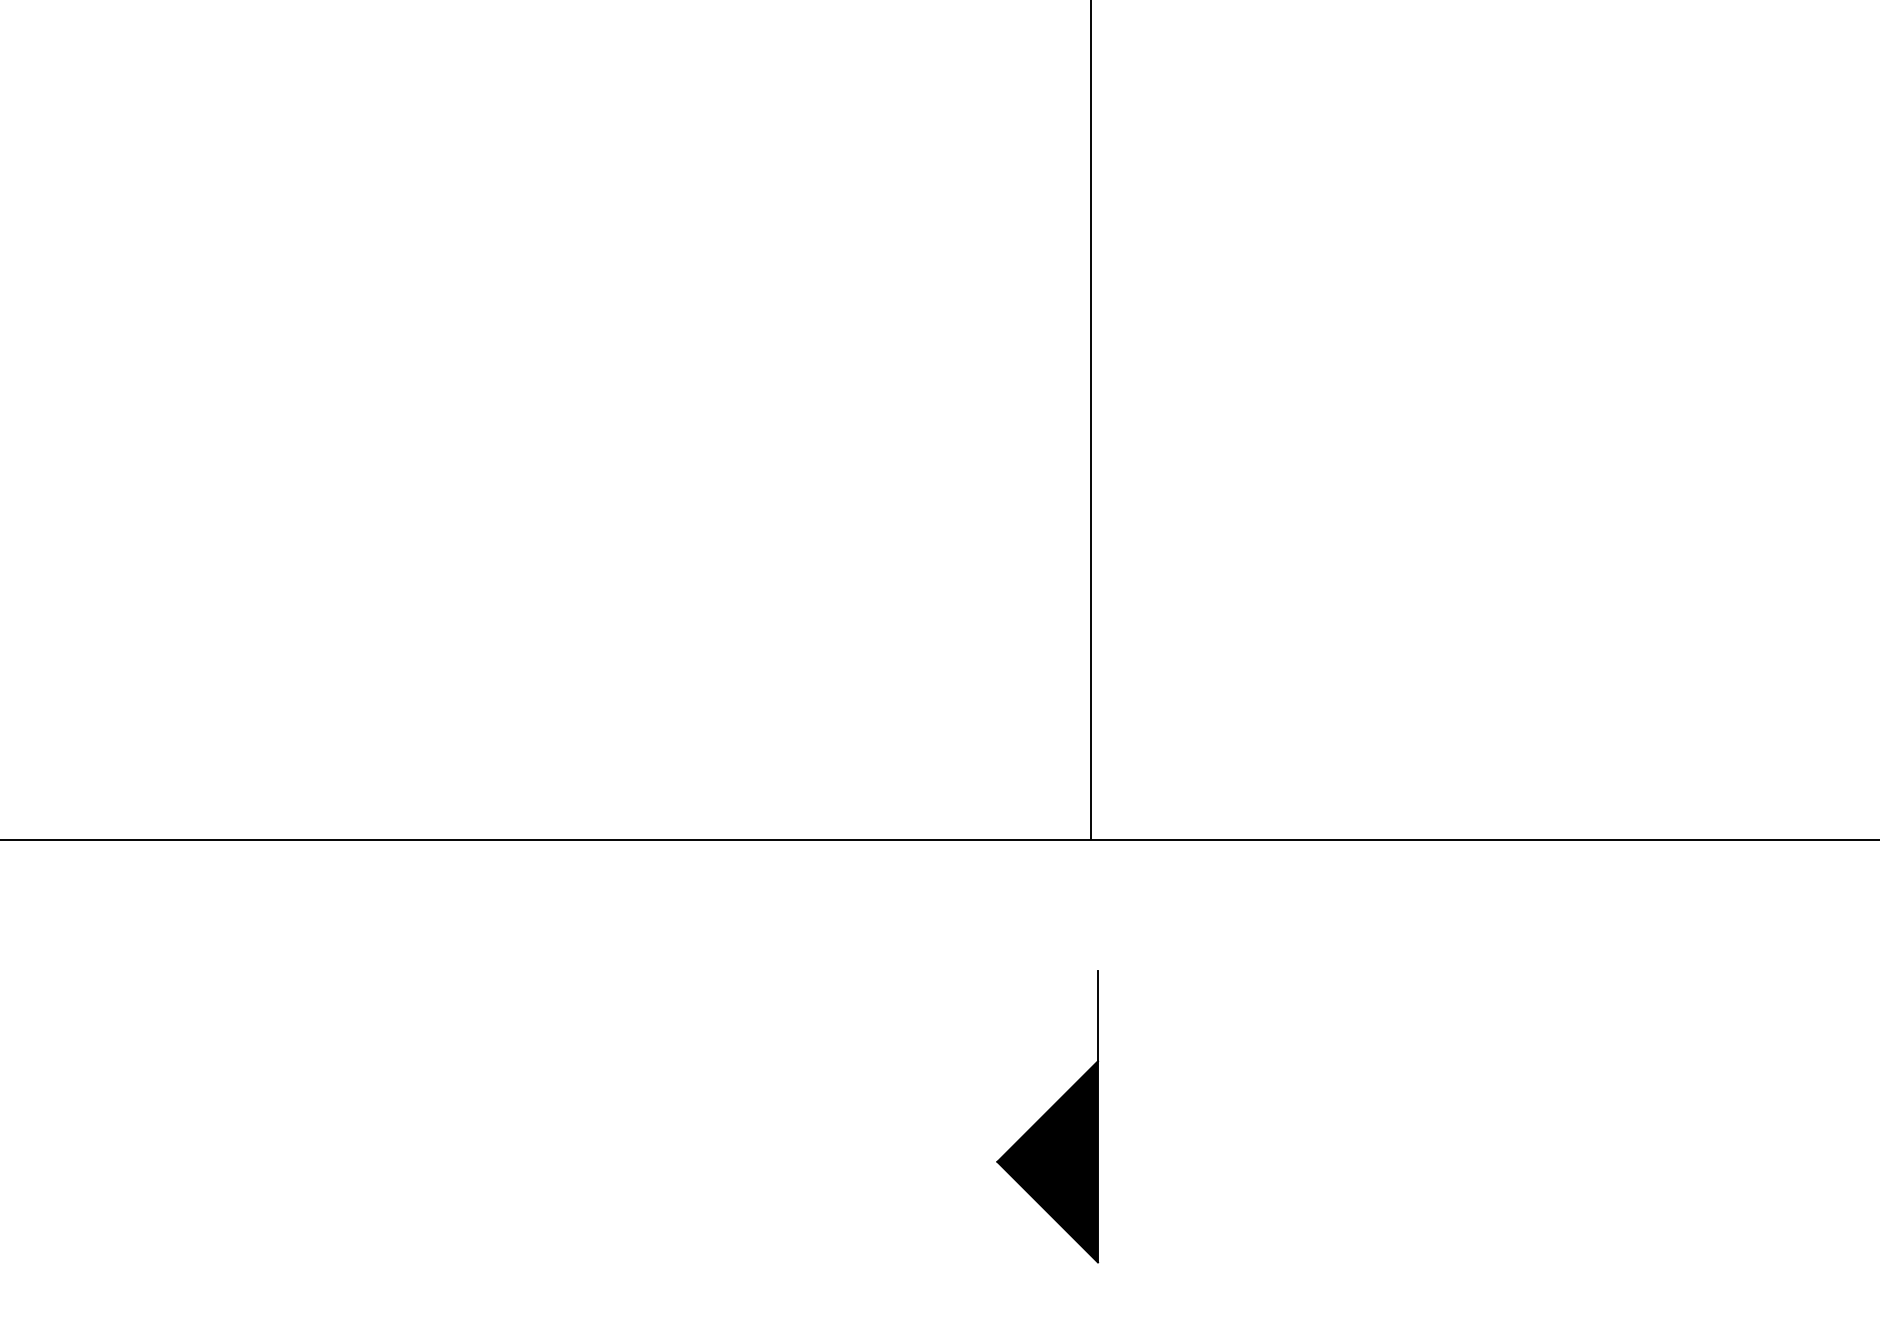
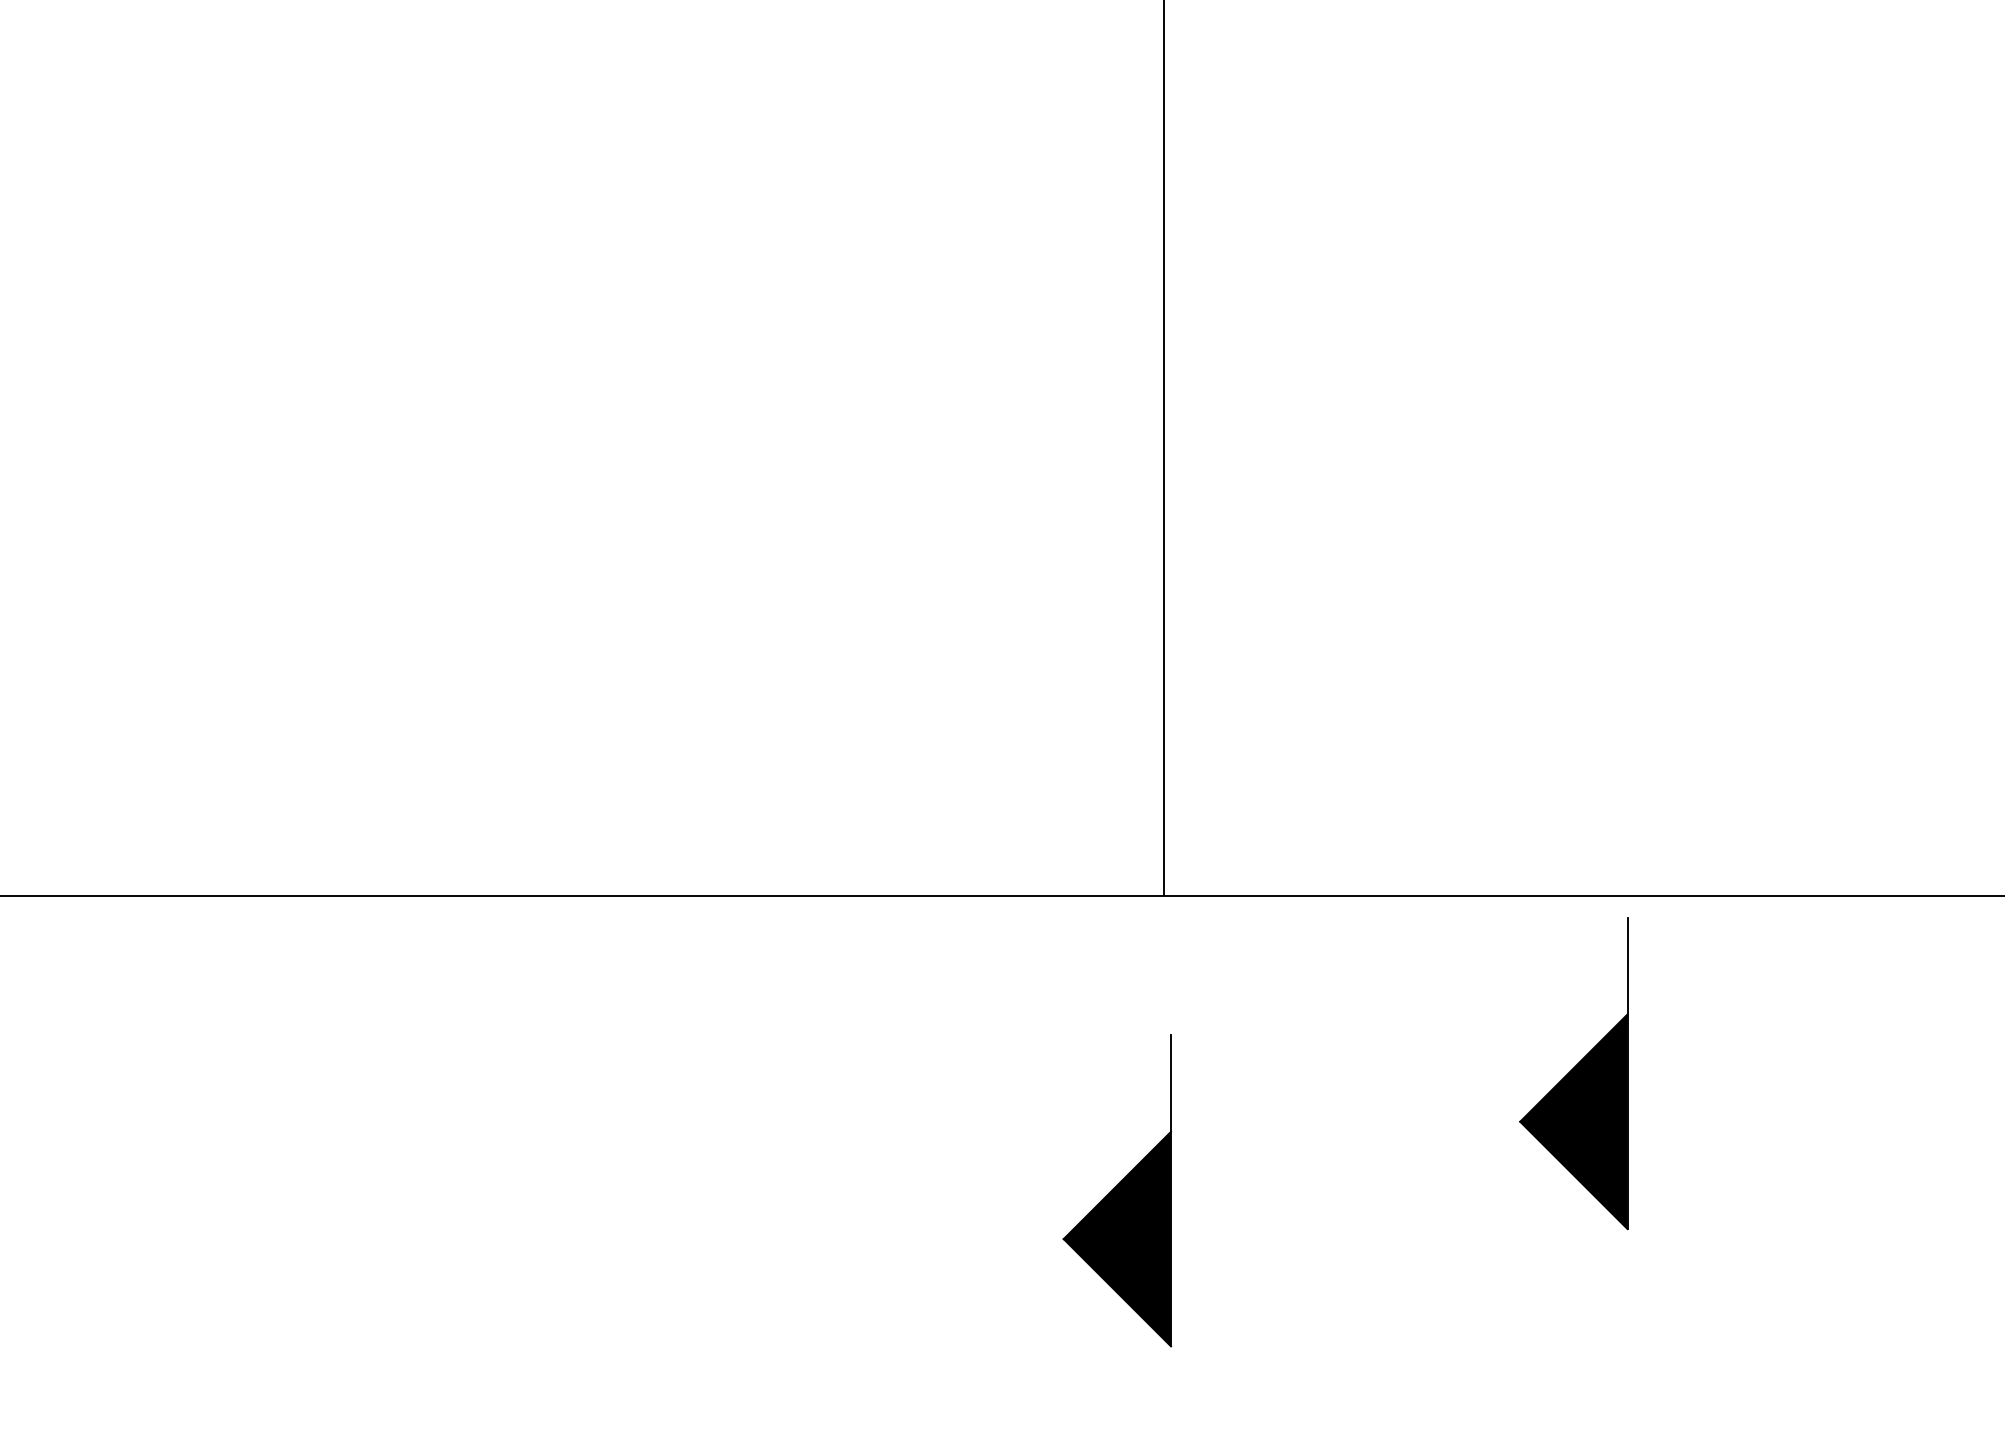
part: (1475, 1006) -> (1573, 1073), added

